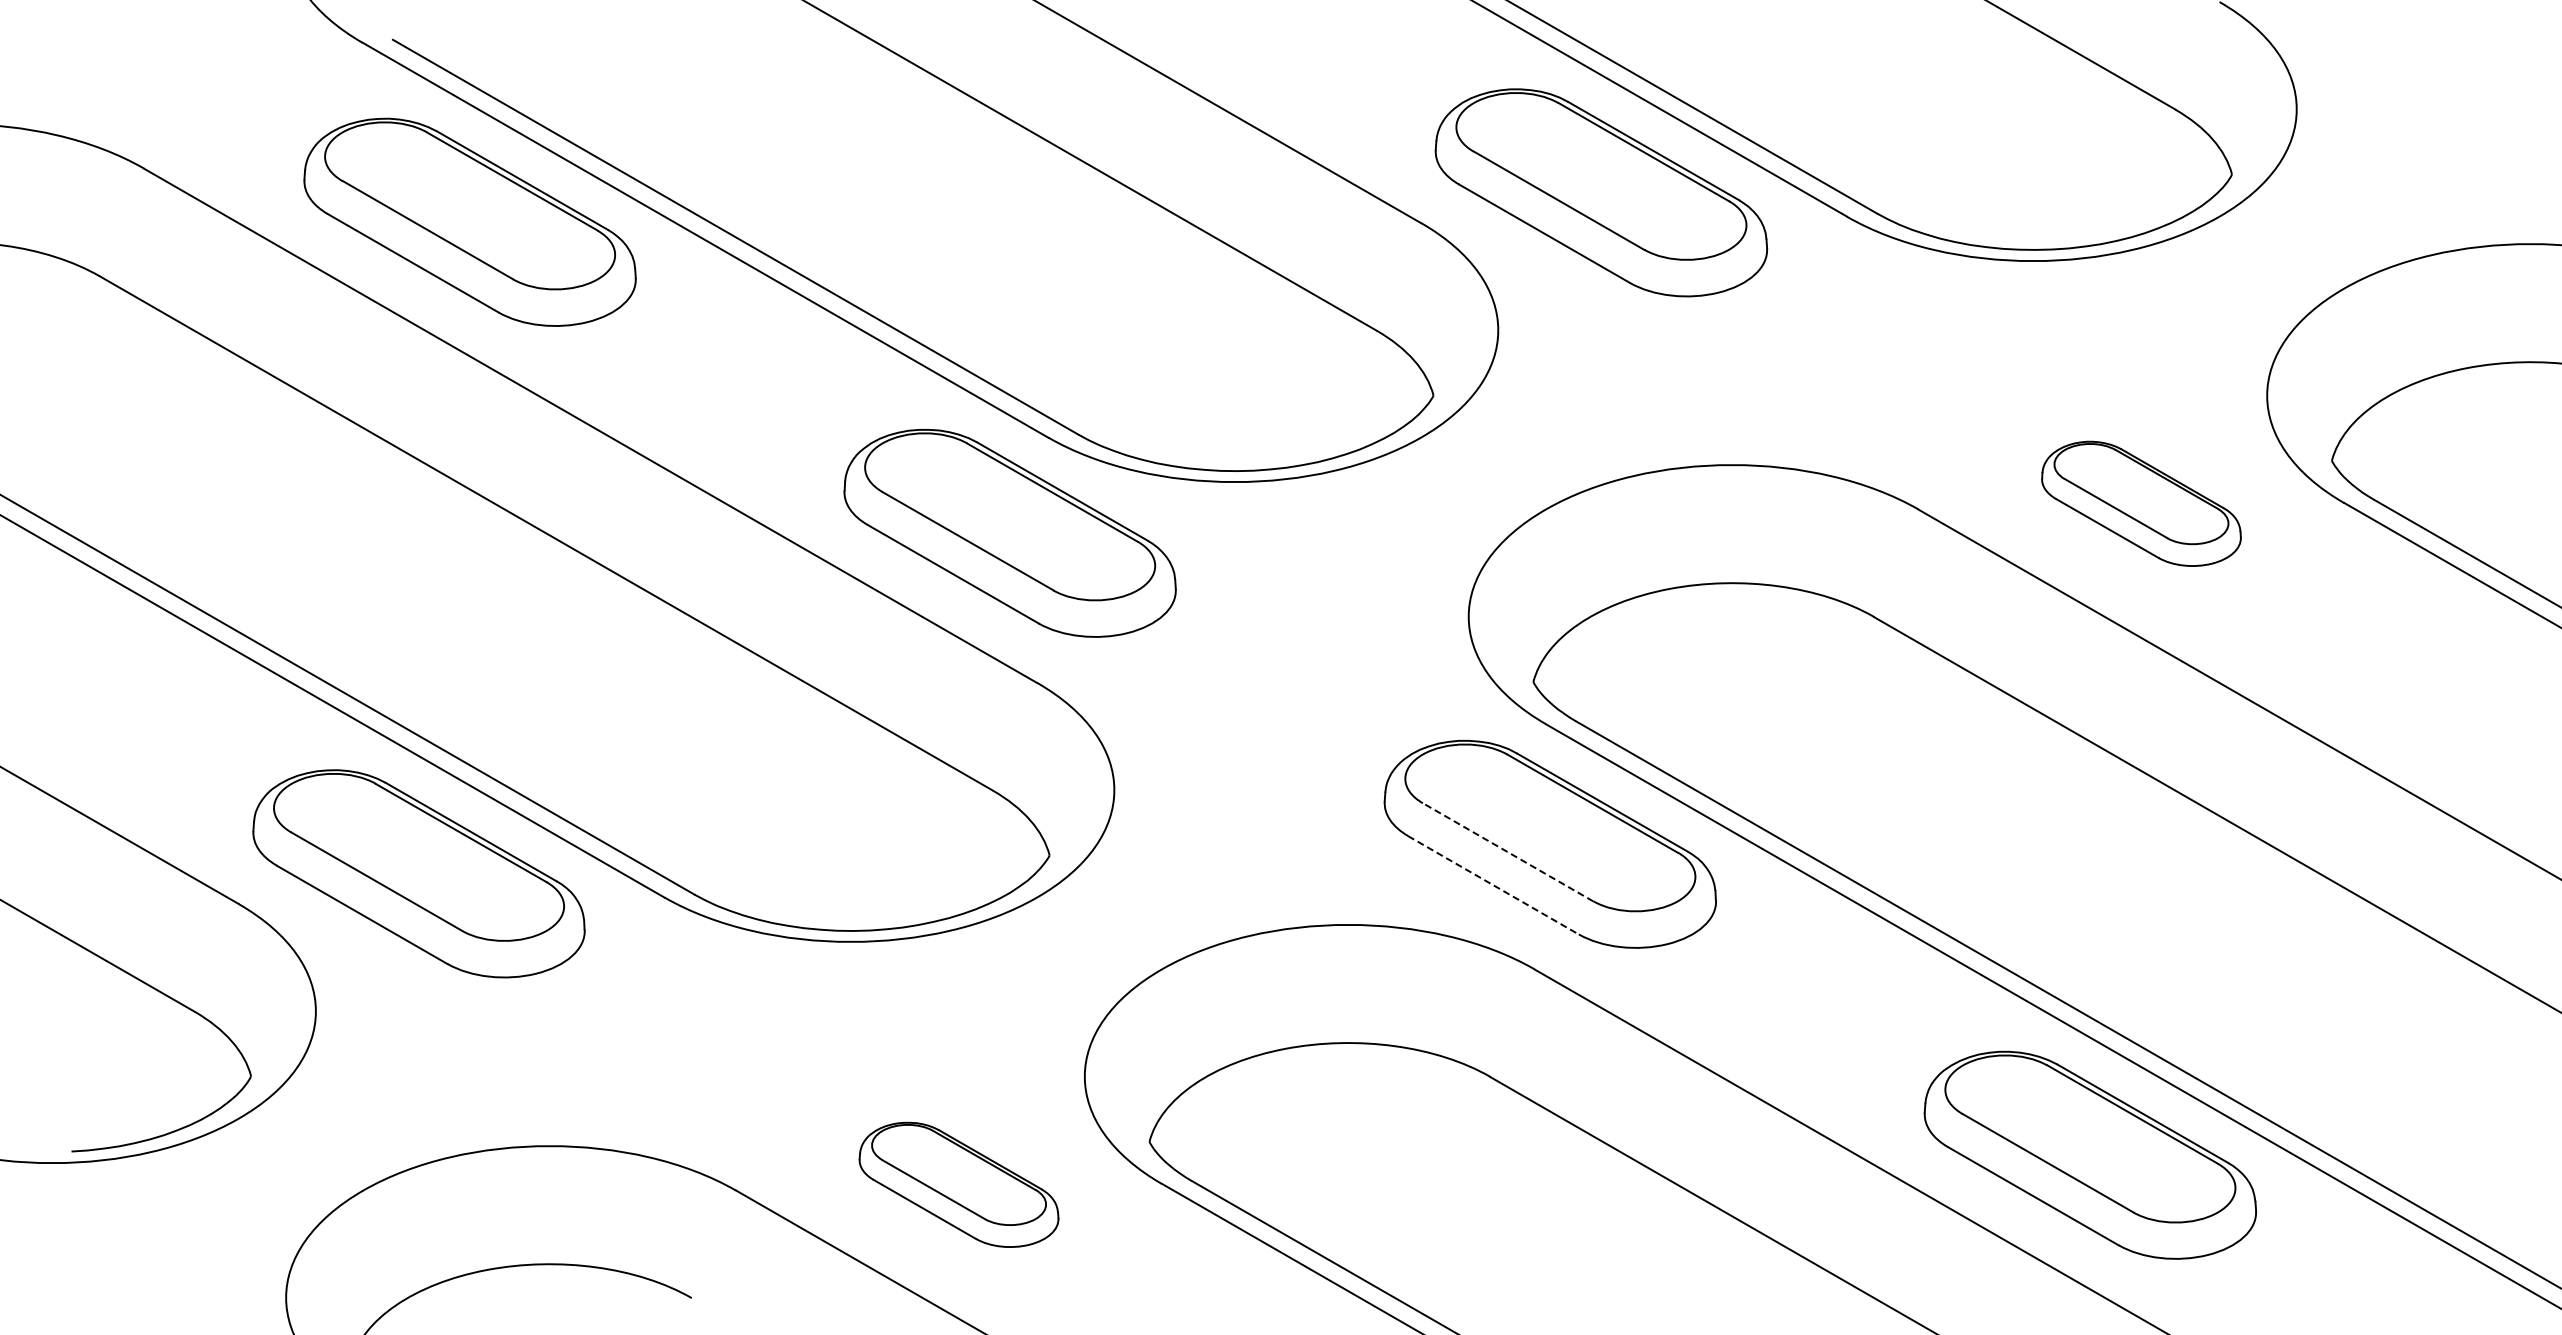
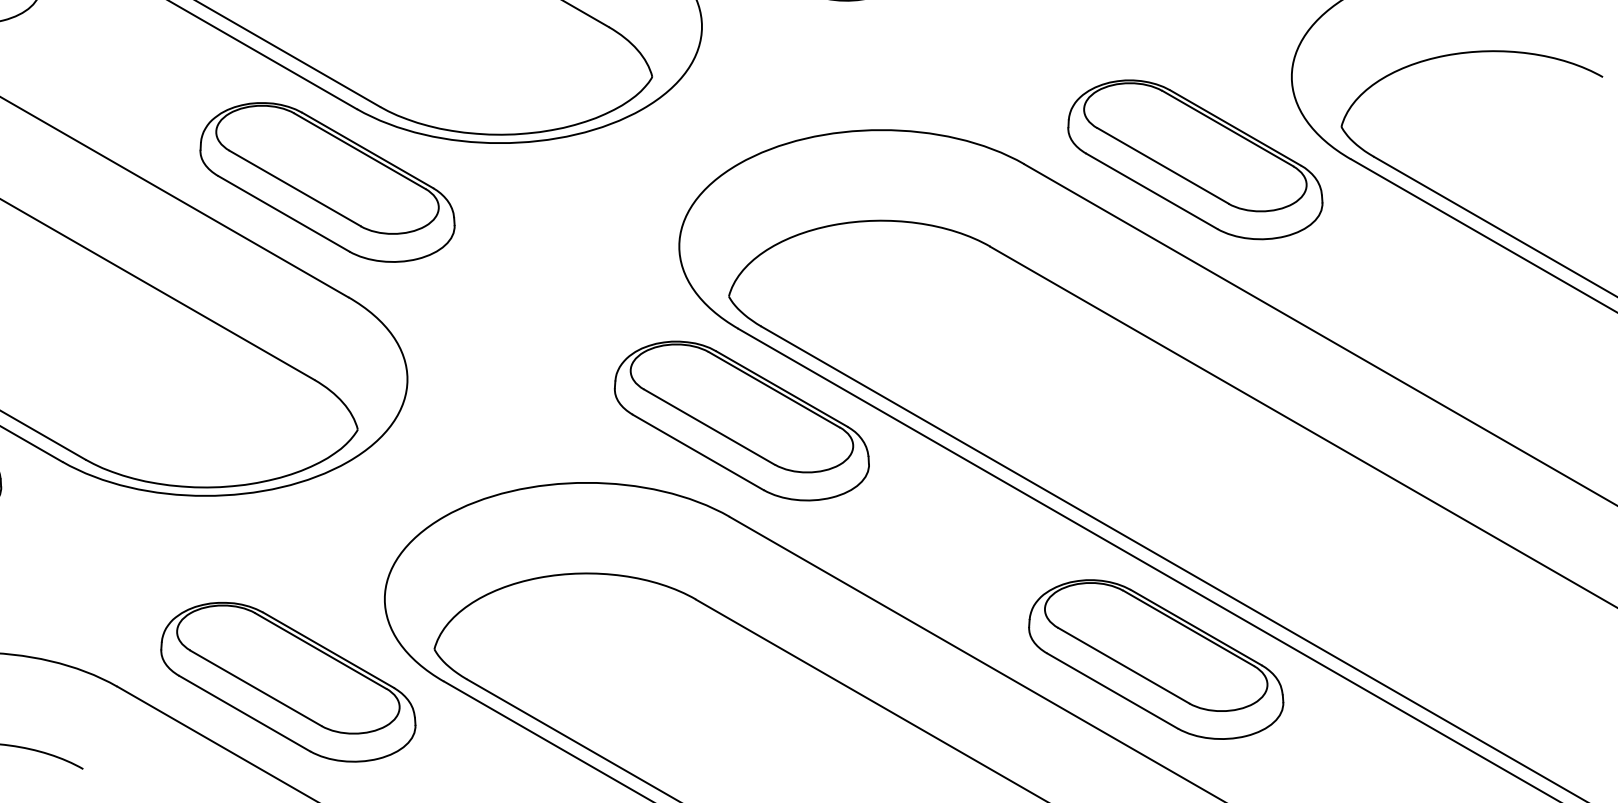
part: (2141, 503) -> (1195, 159), size x1.67
line: (1507, 852) -> (709, 427), dashed -> solid
line: (1493, 885) -> (698, 452), dashed -> solid
part: (958, 1184) -> (287, 681), size x1.67

